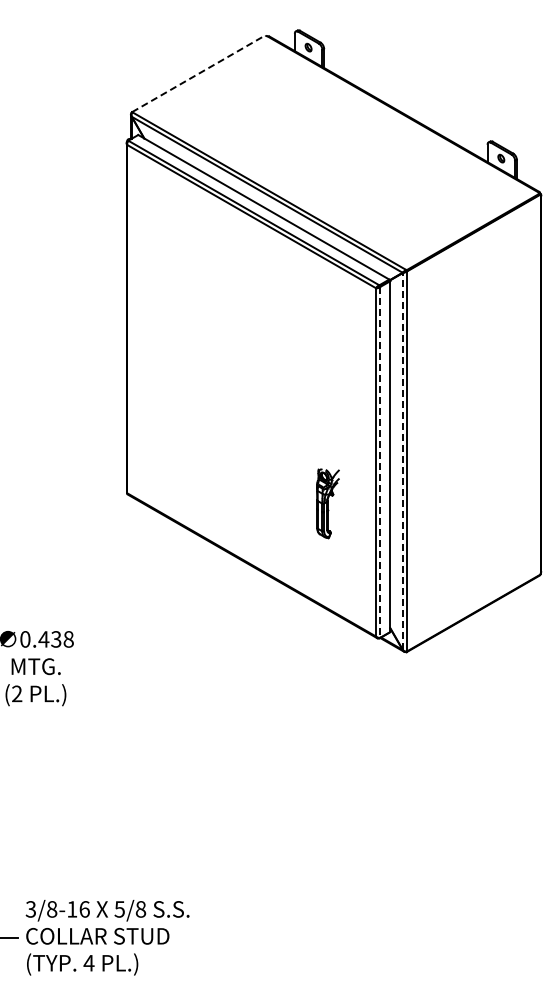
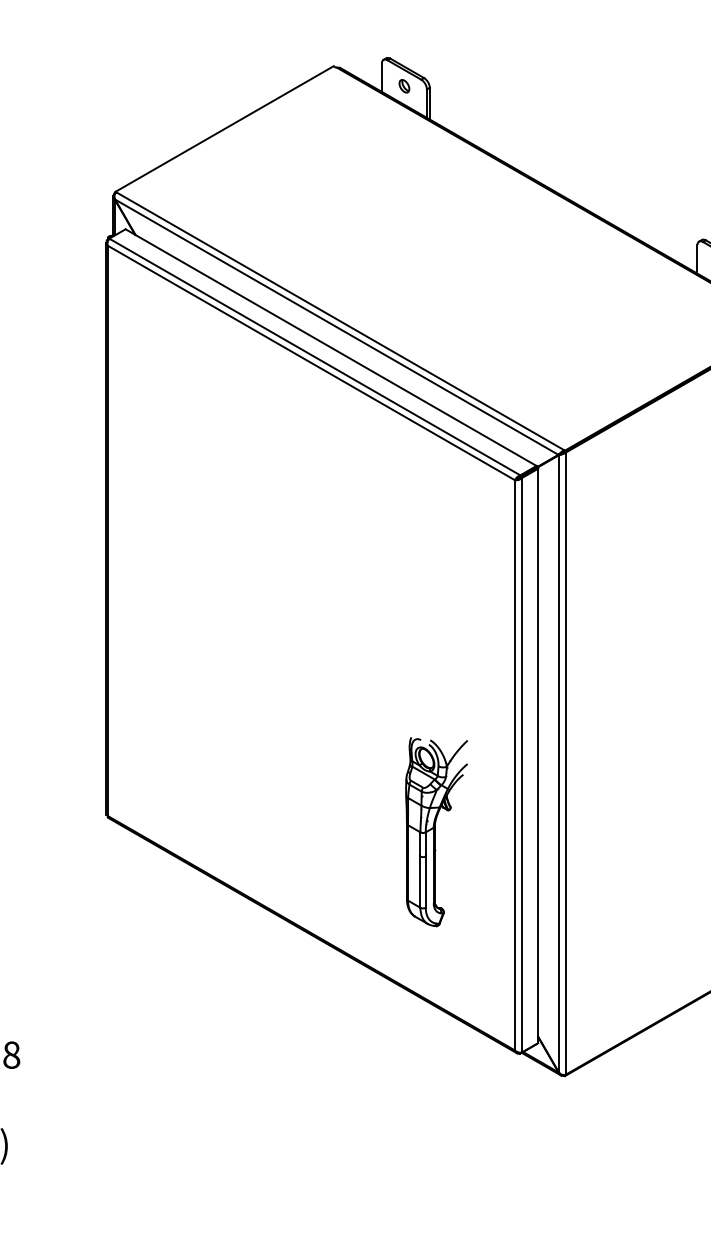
line: (198, 73) -> (224, 128), dashed -> solid
line: (402, 460) -> (558, 762), dashed -> solid
line: (380, 462) -> (522, 765), dashed -> solid
part: (327, 503) -> (435, 832), size x1.67

